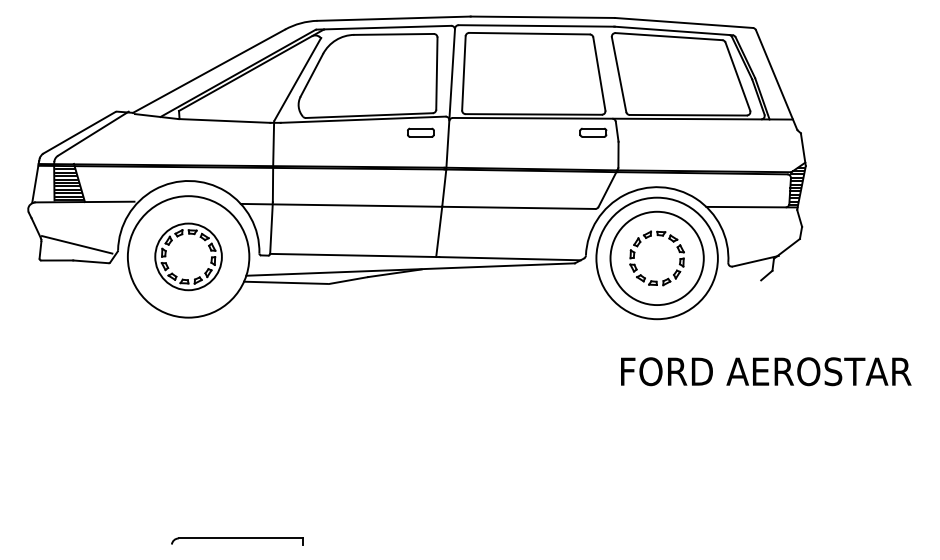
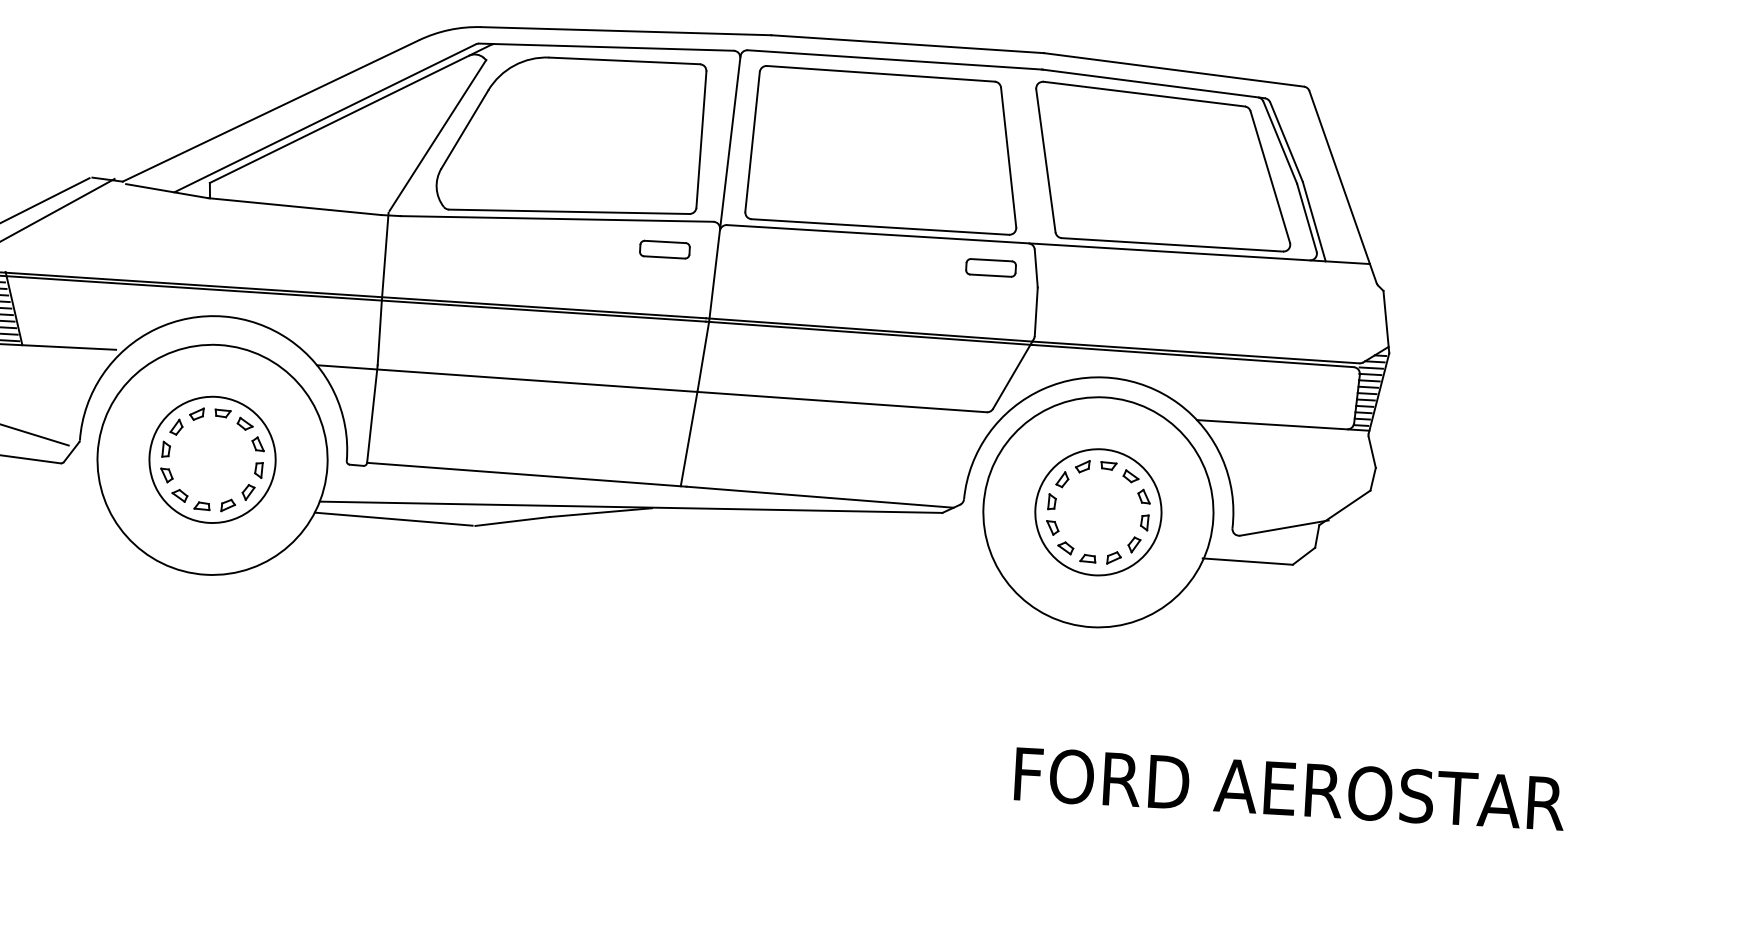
circle: (656, 258) -> (1097, 512), size x0.71
line: (737, 279) -> (1248, 560), added
text: (766, 371) -> (1290, 788), moved

